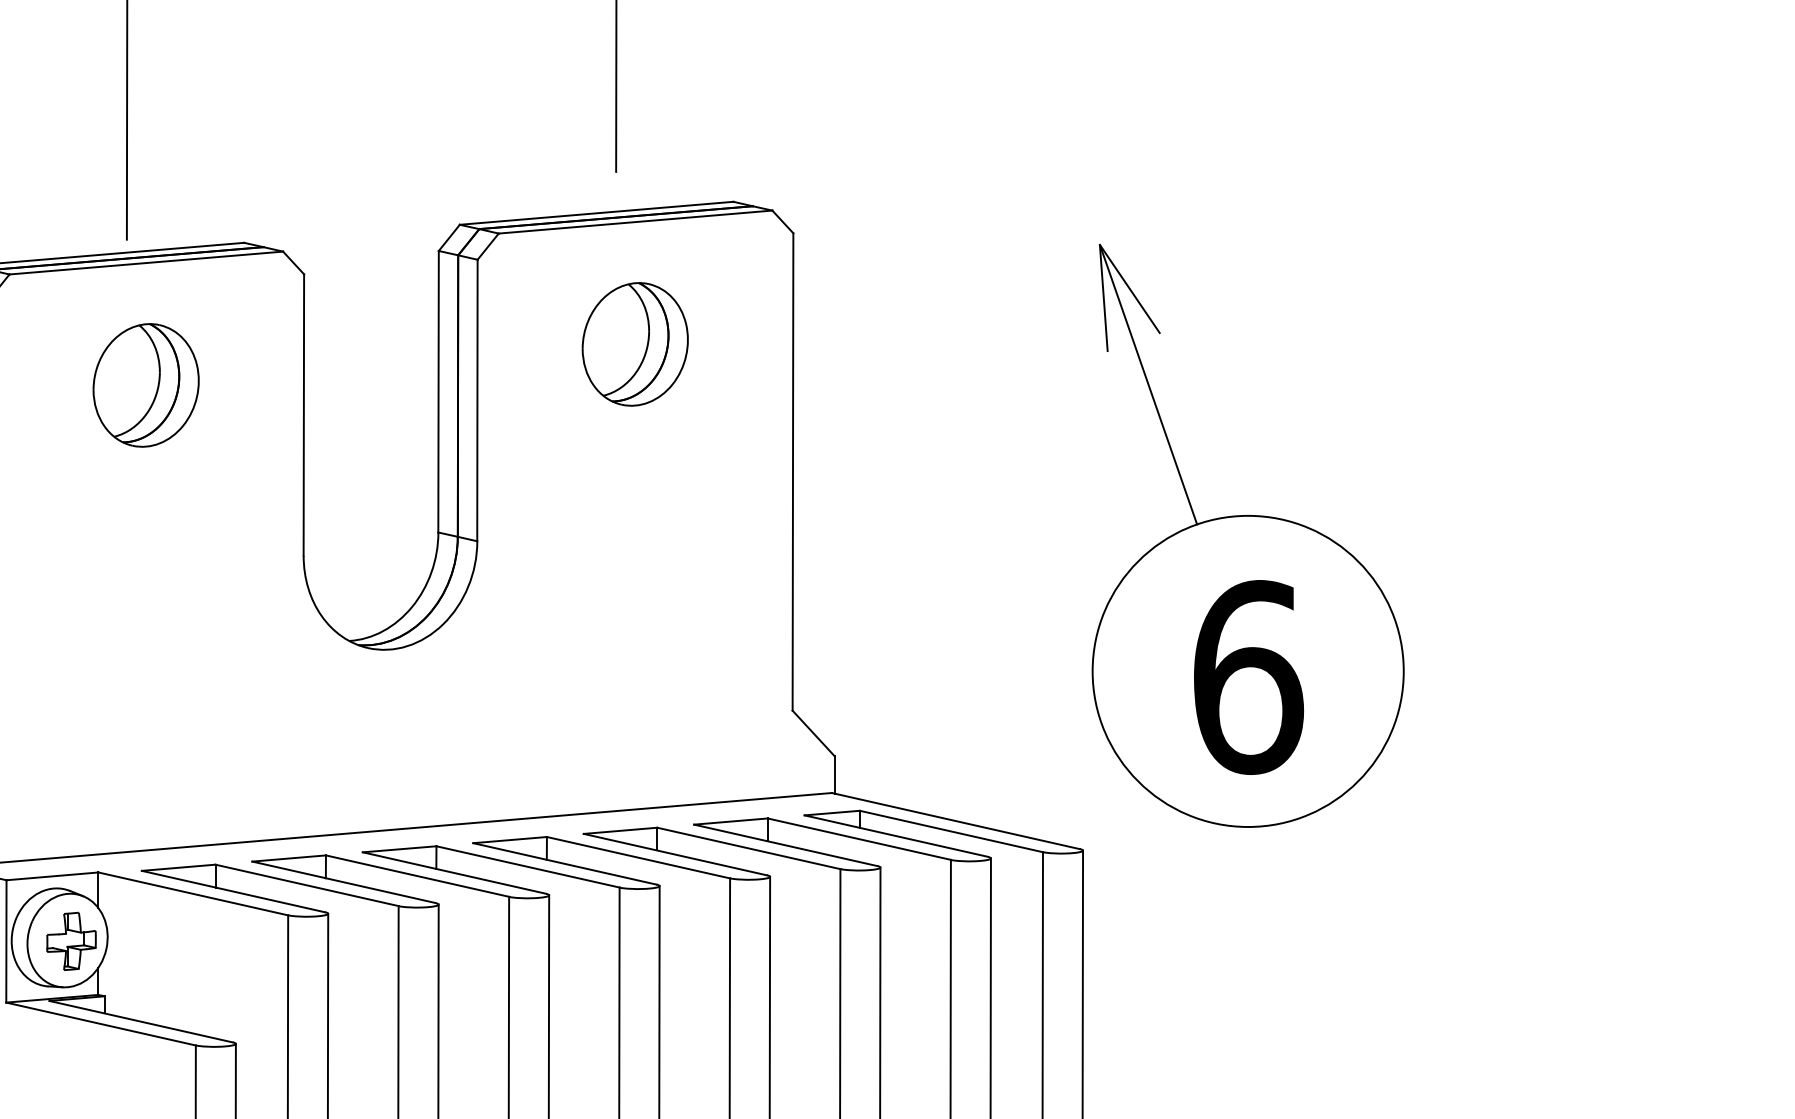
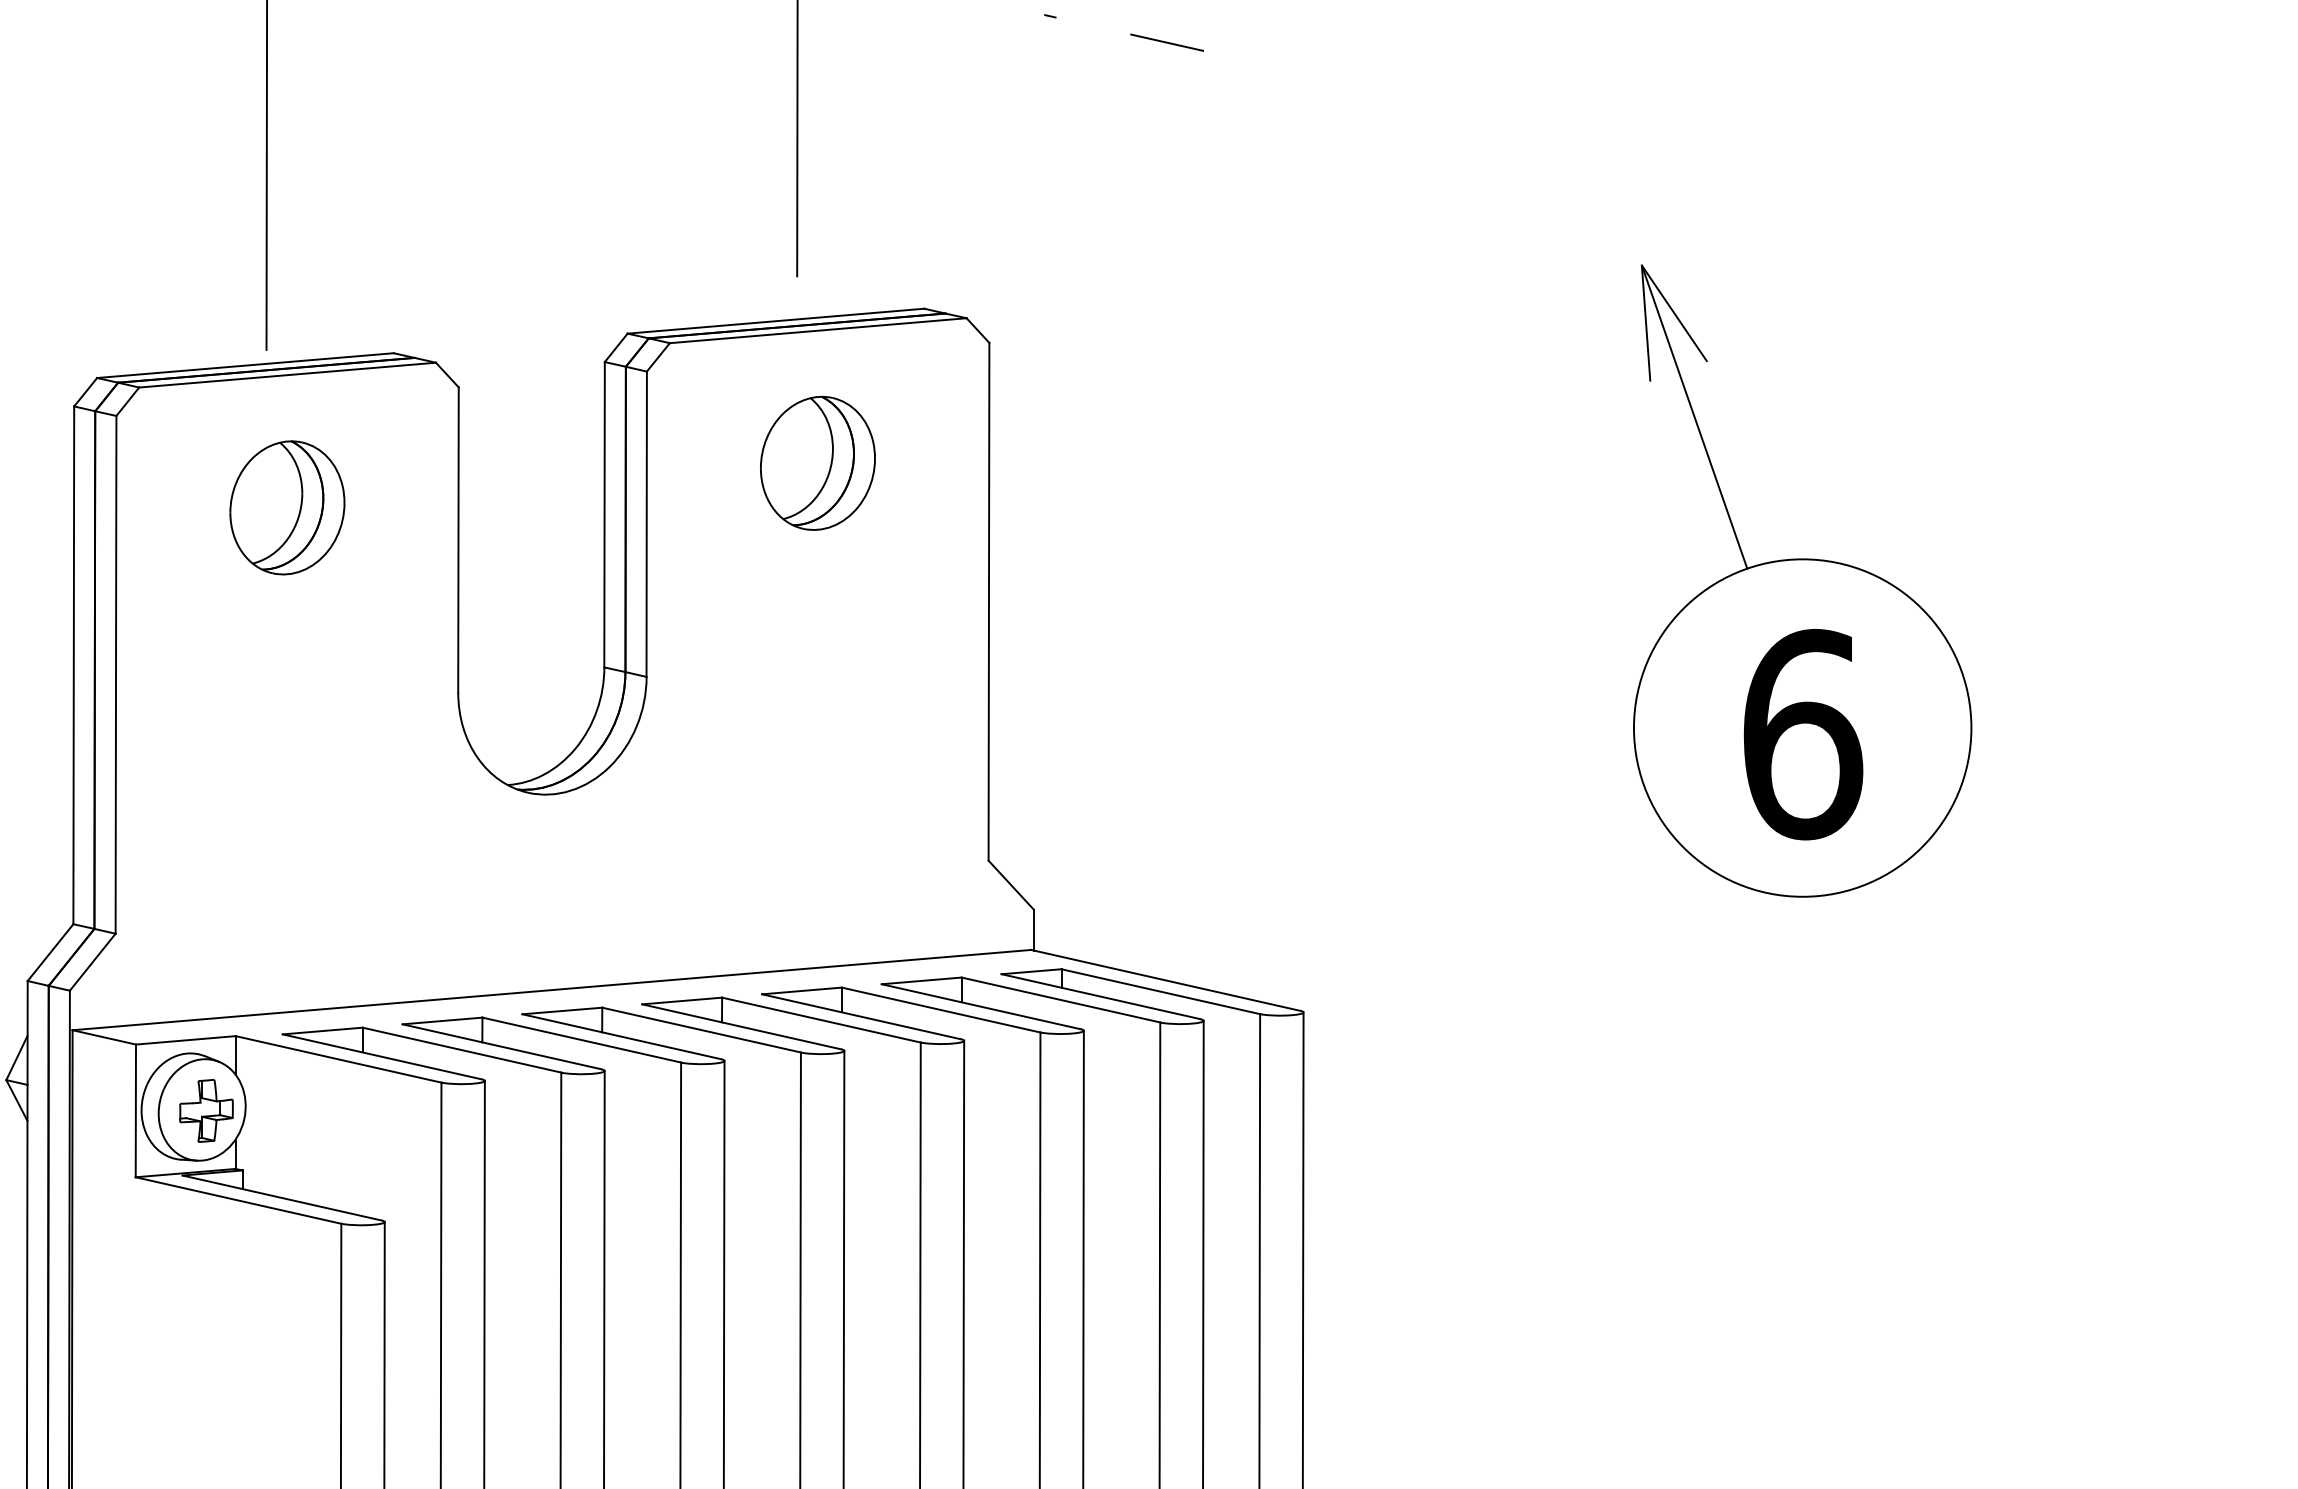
part: (1248, 535) -> (1802, 580), moved

